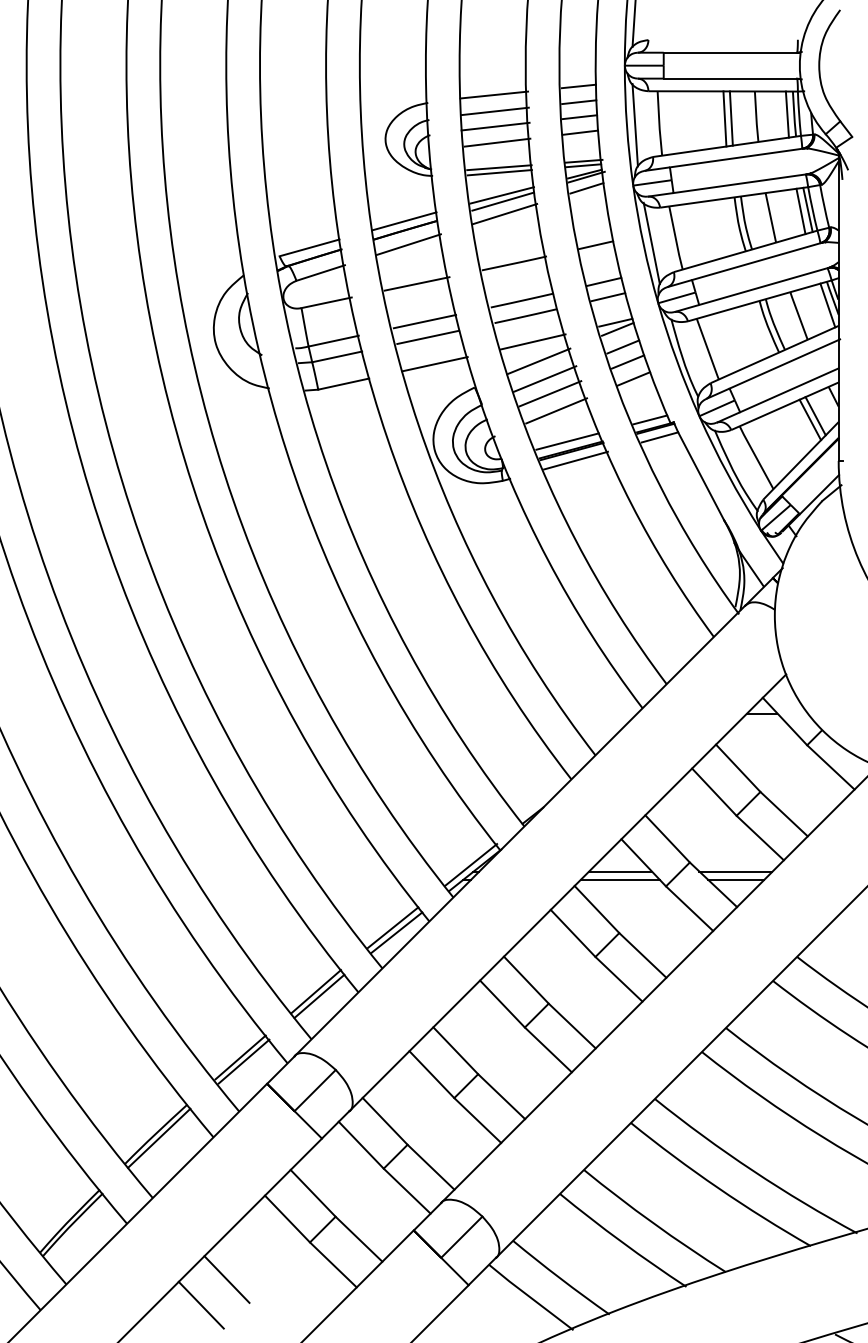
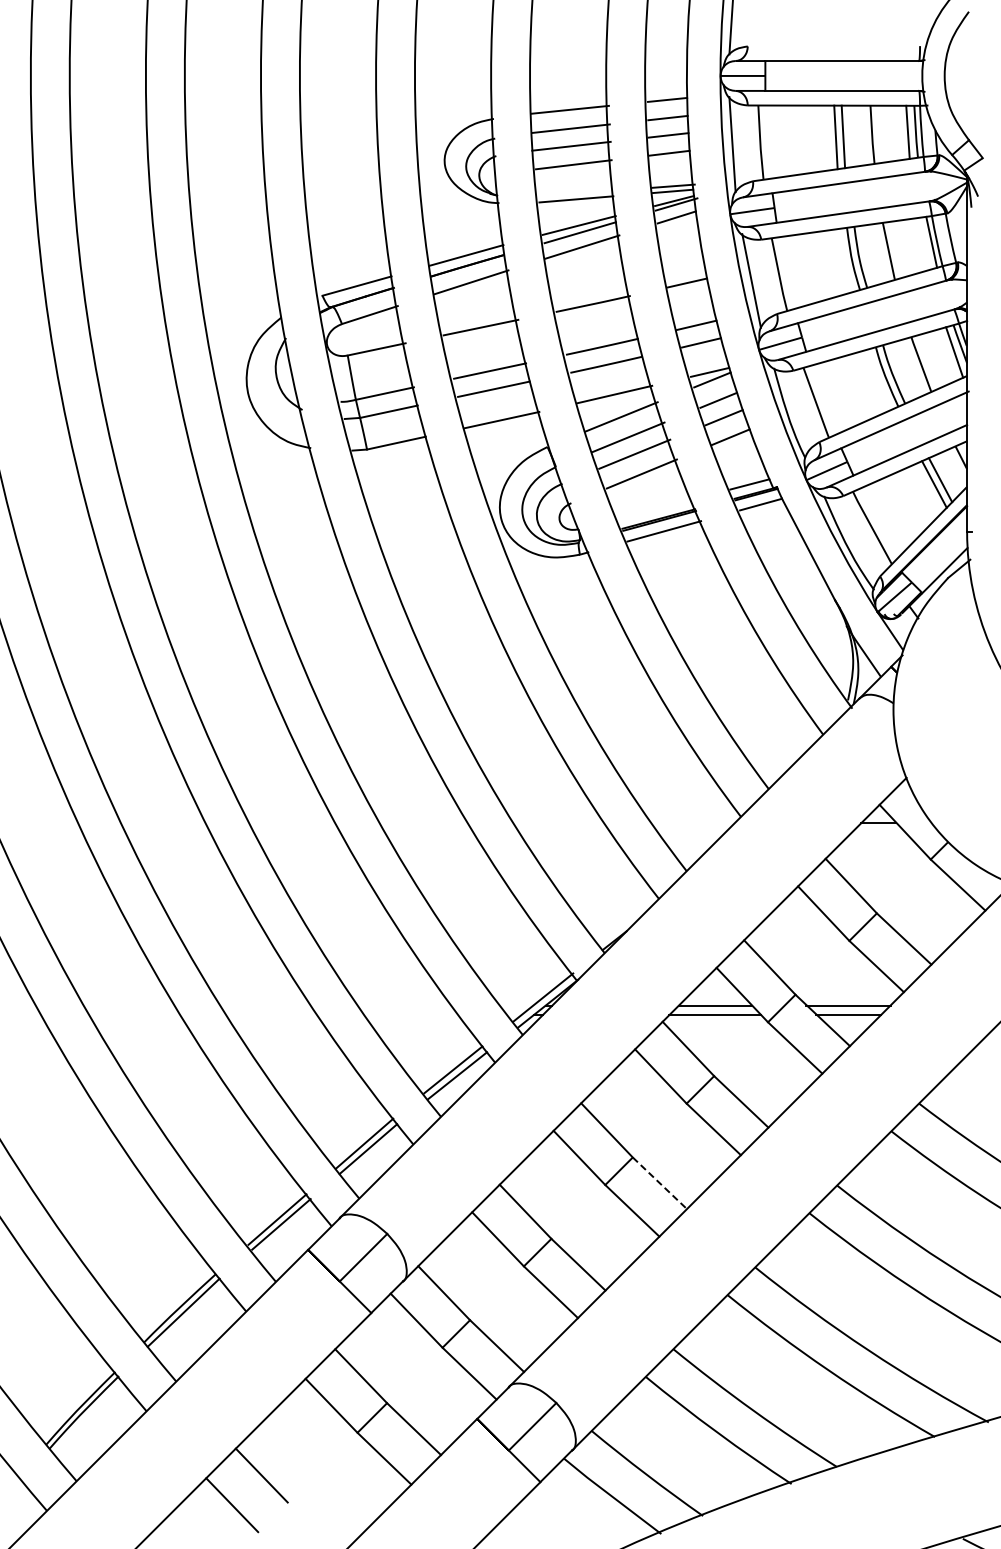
line: (499, 167) -> (575, 193), removed
line: (800, 210) -> (923, 243), removed
line: (567, 440) -> (654, 508), removed
line: (572, 1026) -> (660, 1183), solid -> dashed

